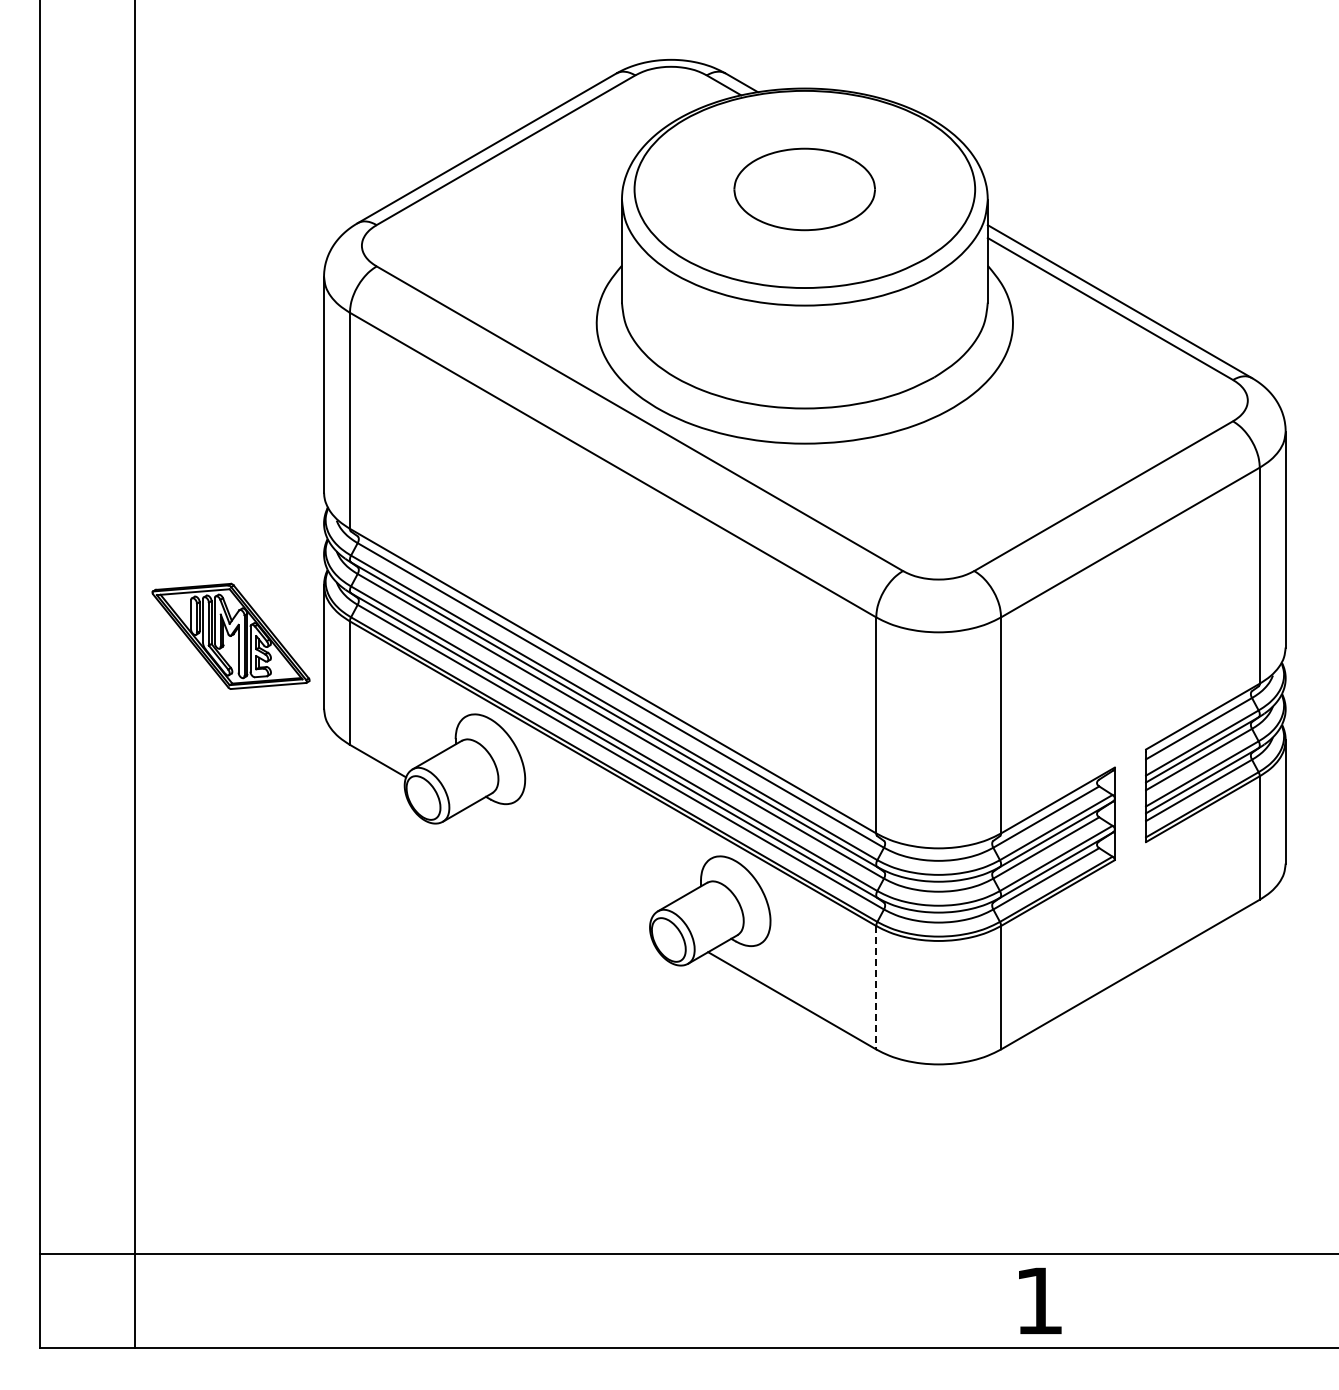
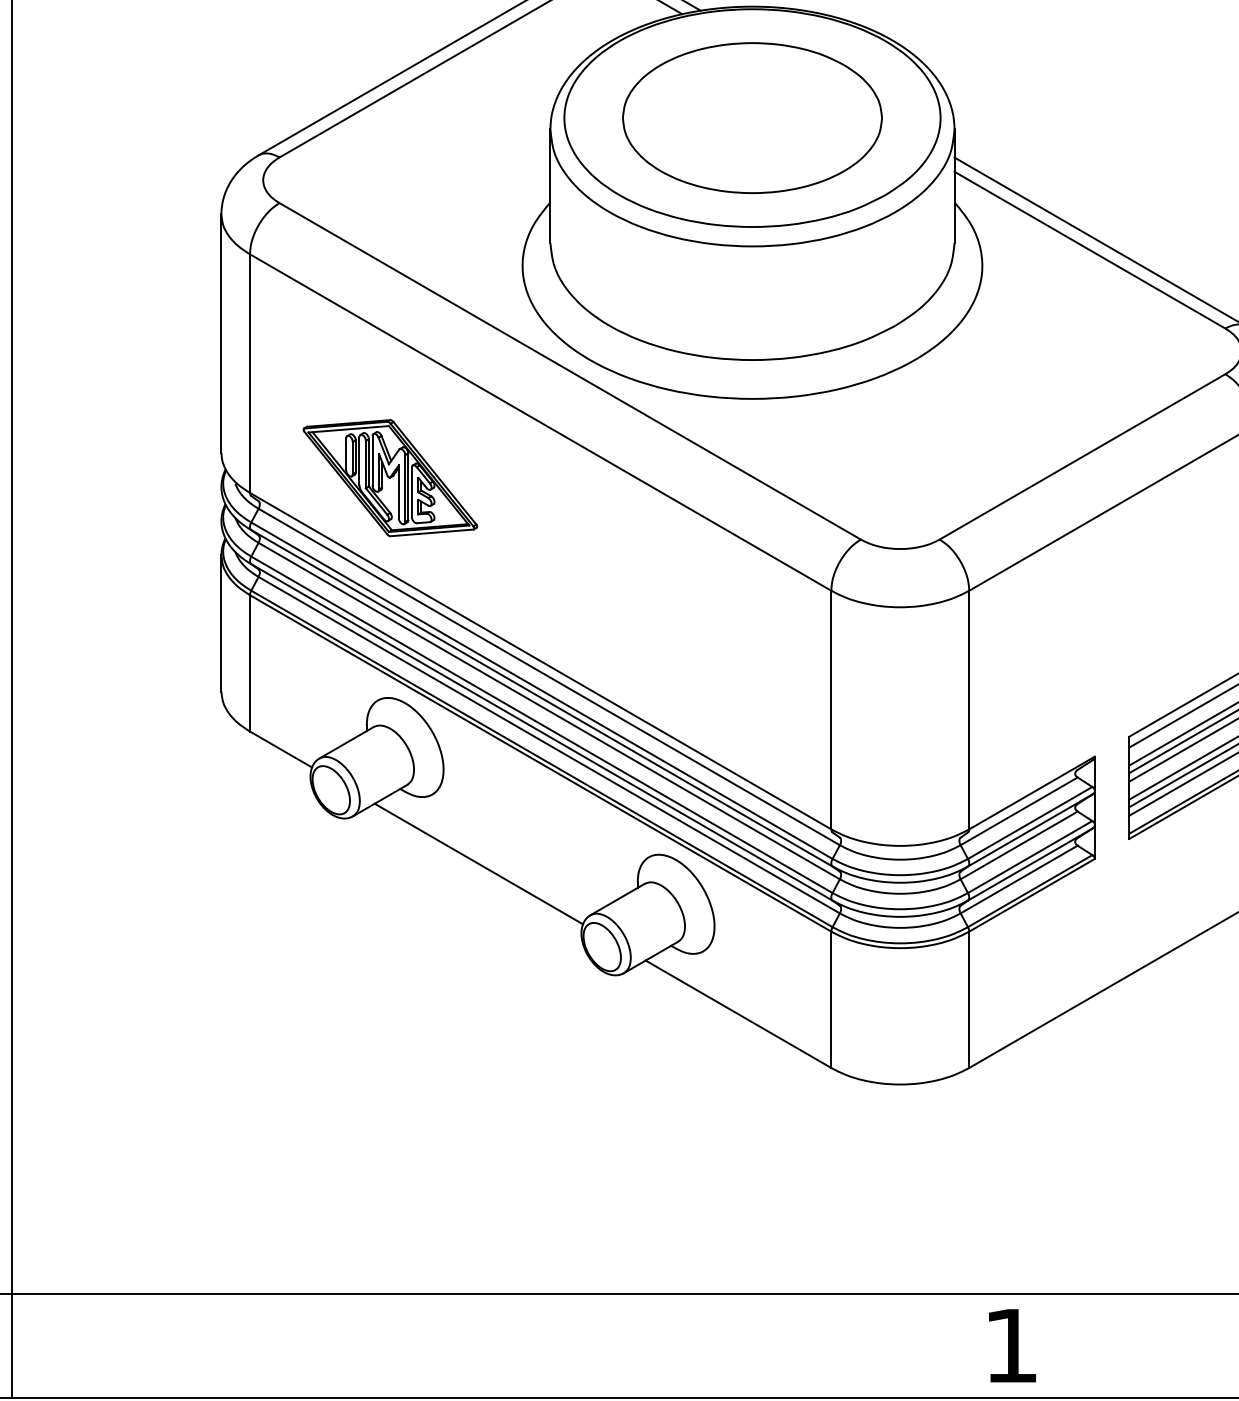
part: (804, 189) -> (752, 118), size x1.67
part: (230, 635) -> (389, 477), moved
line: (556, 864) -> (478, 863), added
line: (876, 987) -> (831, 999), dashed -> solid

